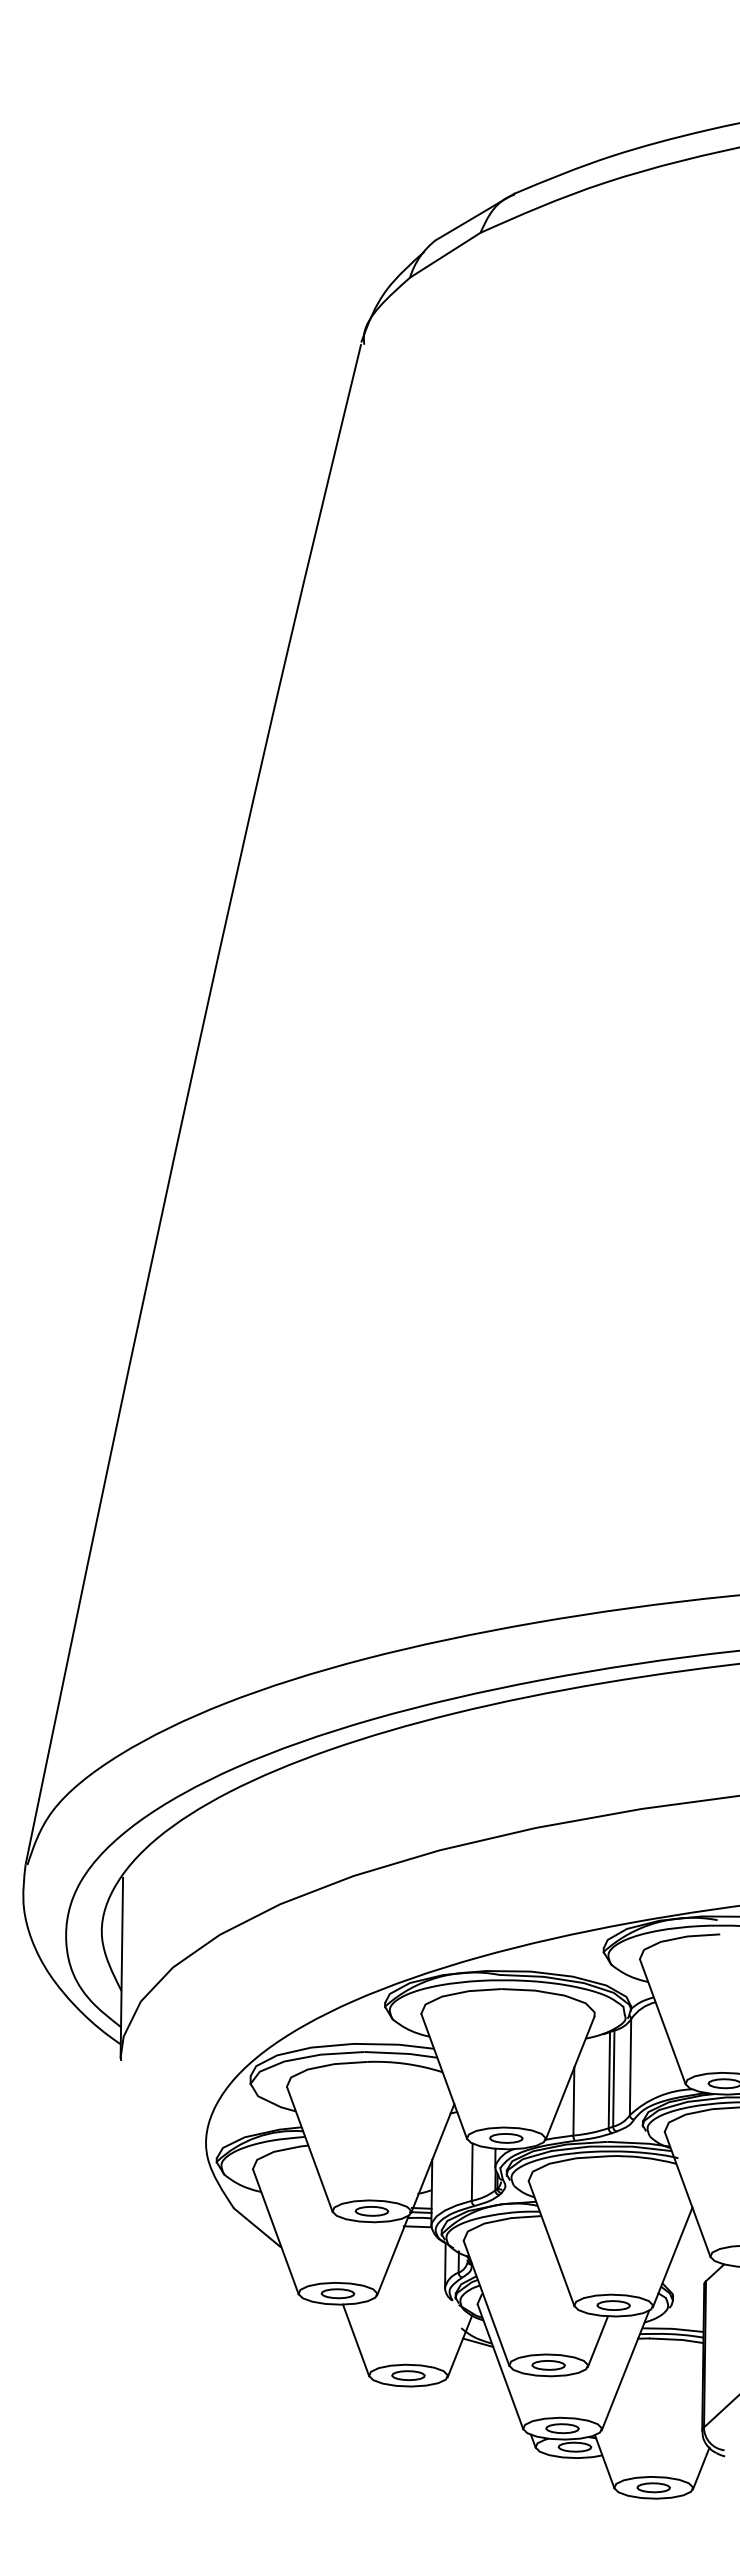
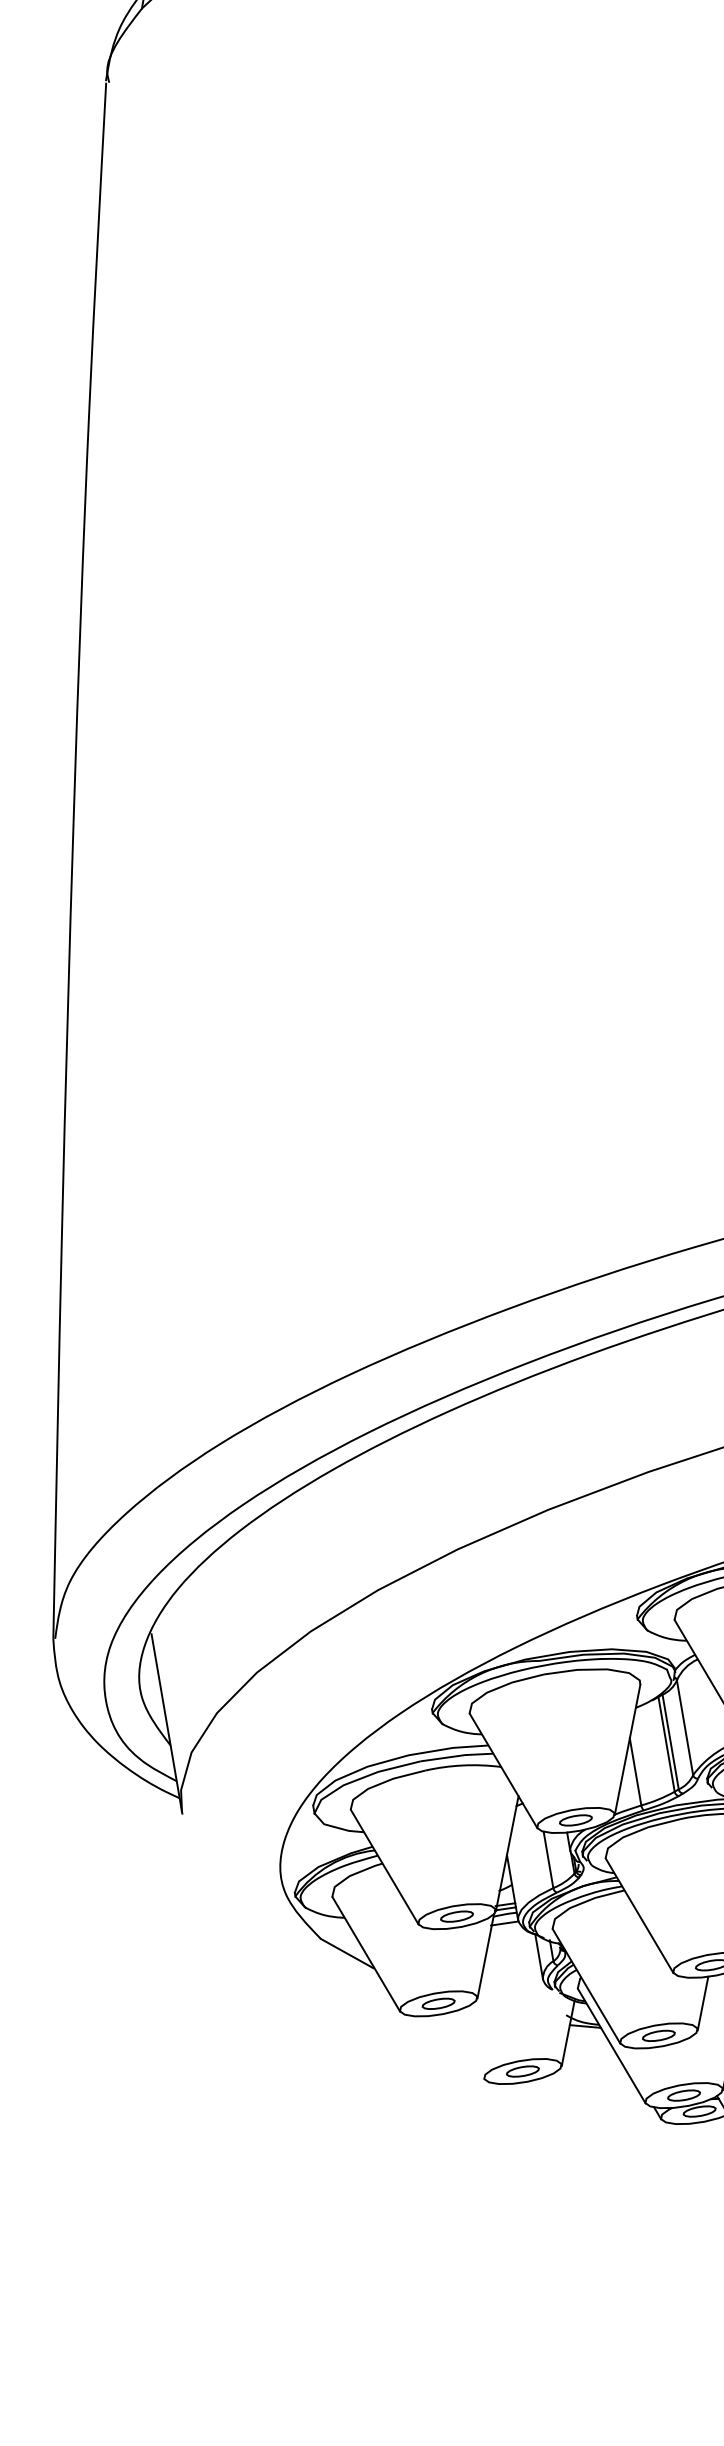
line: (356, 2340) -> (465, 2046), removed

